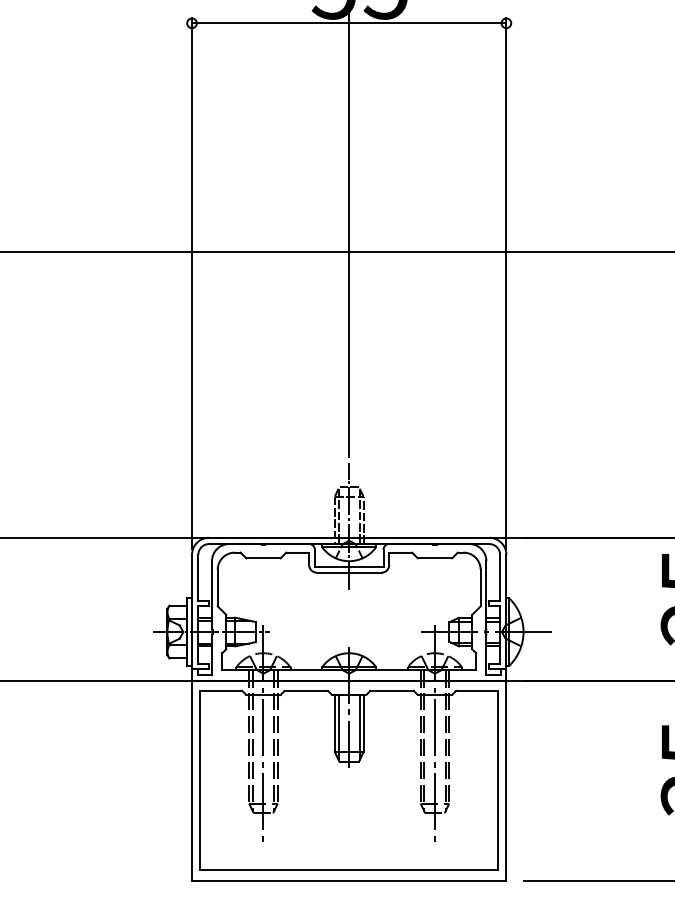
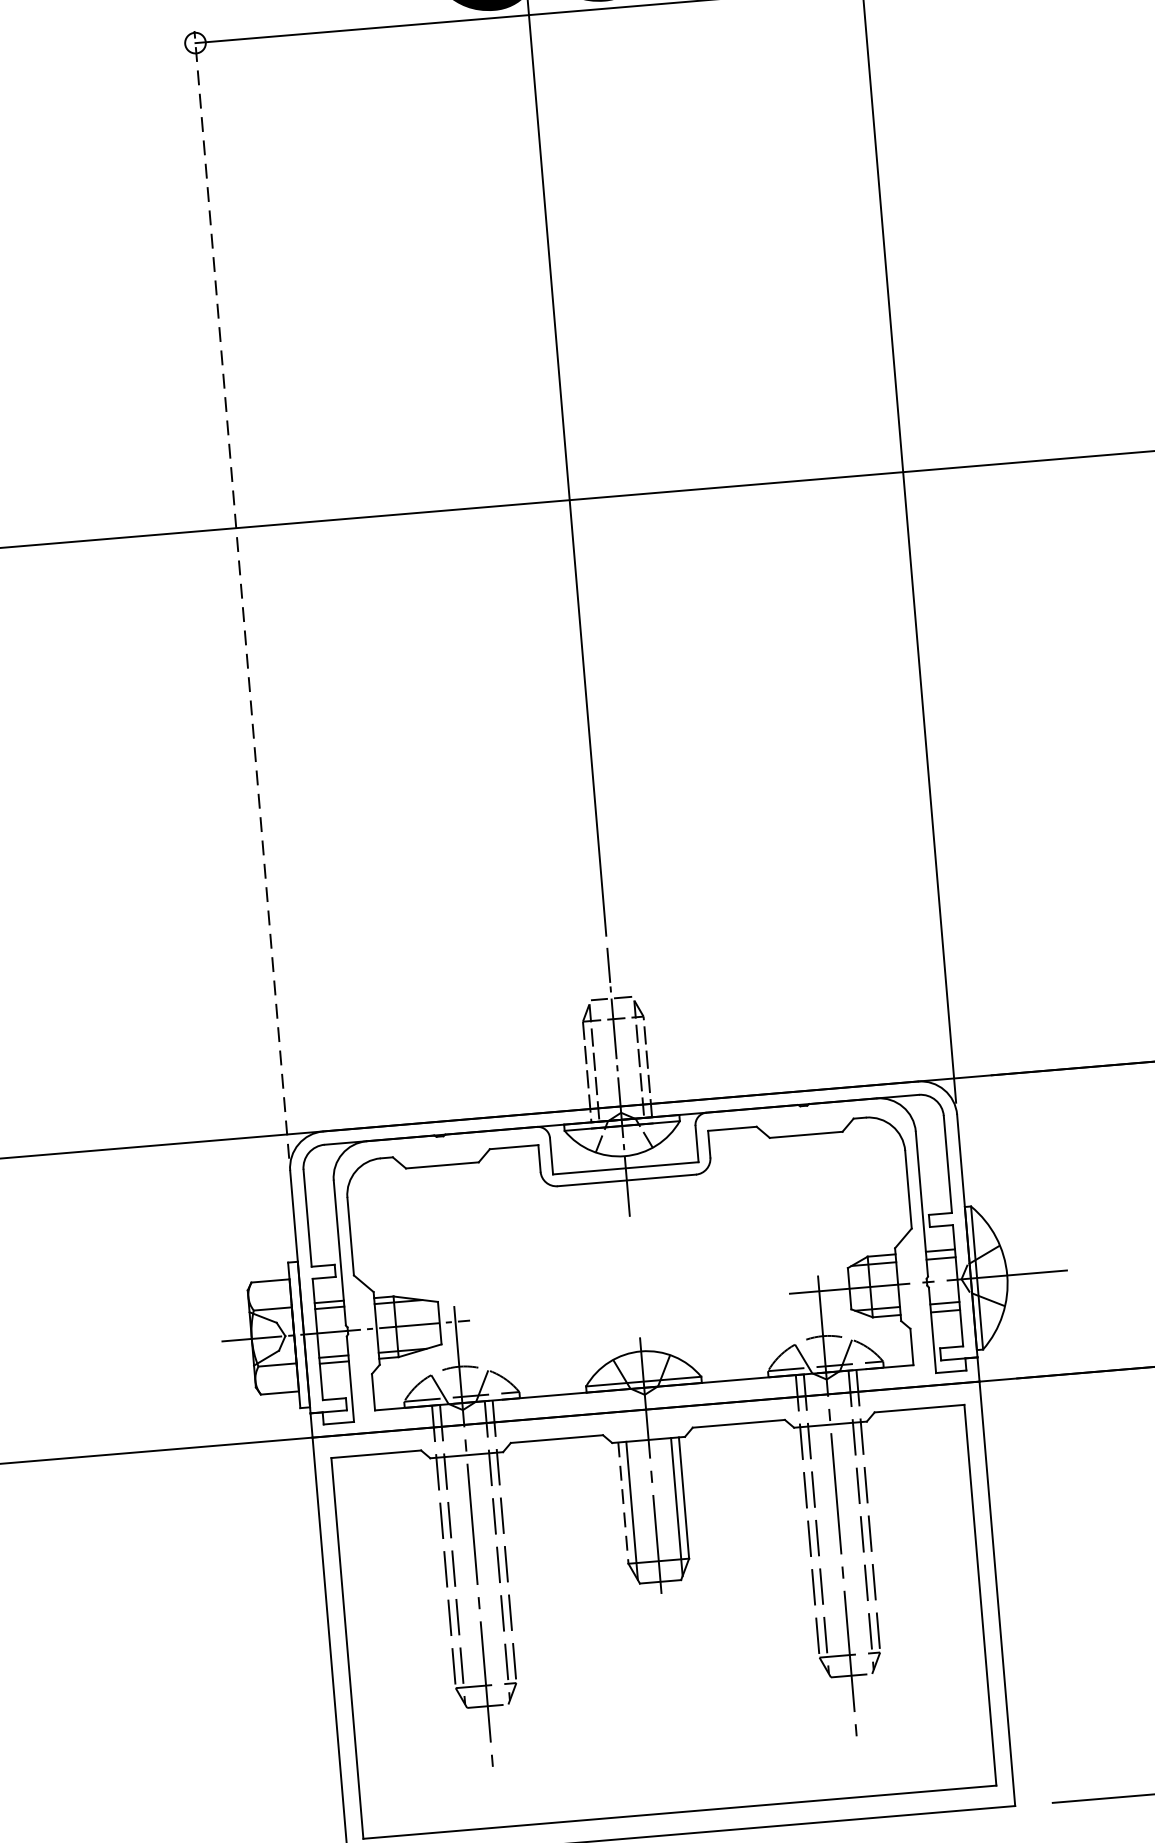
line: (192, 283) -> (242, 594), solid -> dashed
line: (334, 723) -> (622, 1503), solid -> dashed

